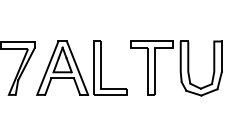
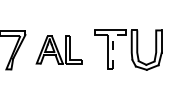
line: (155, 60) -> (113, 44), solid -> dashed
part: (81, 67) -> (59, 49), size x0.7

